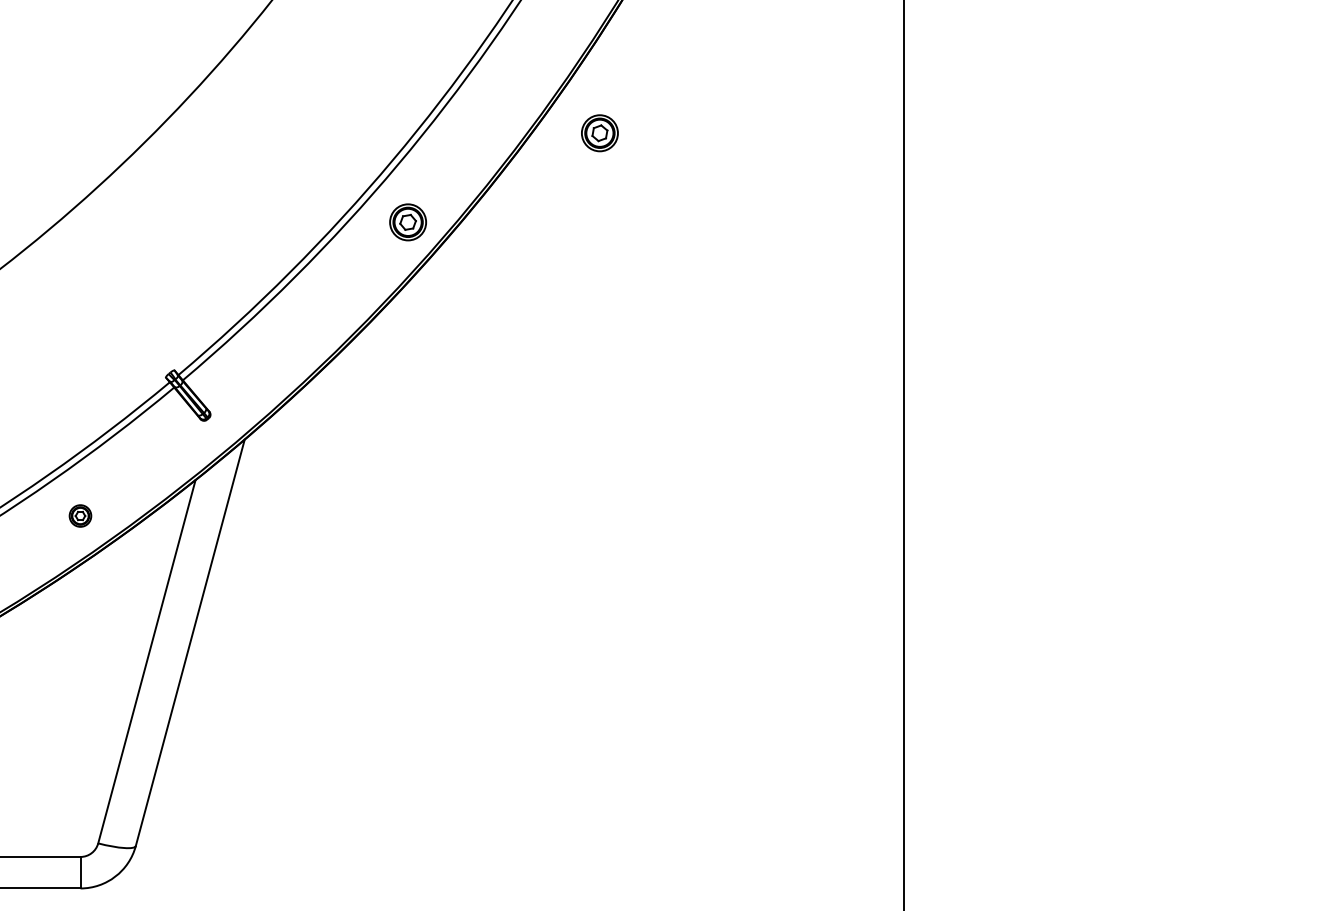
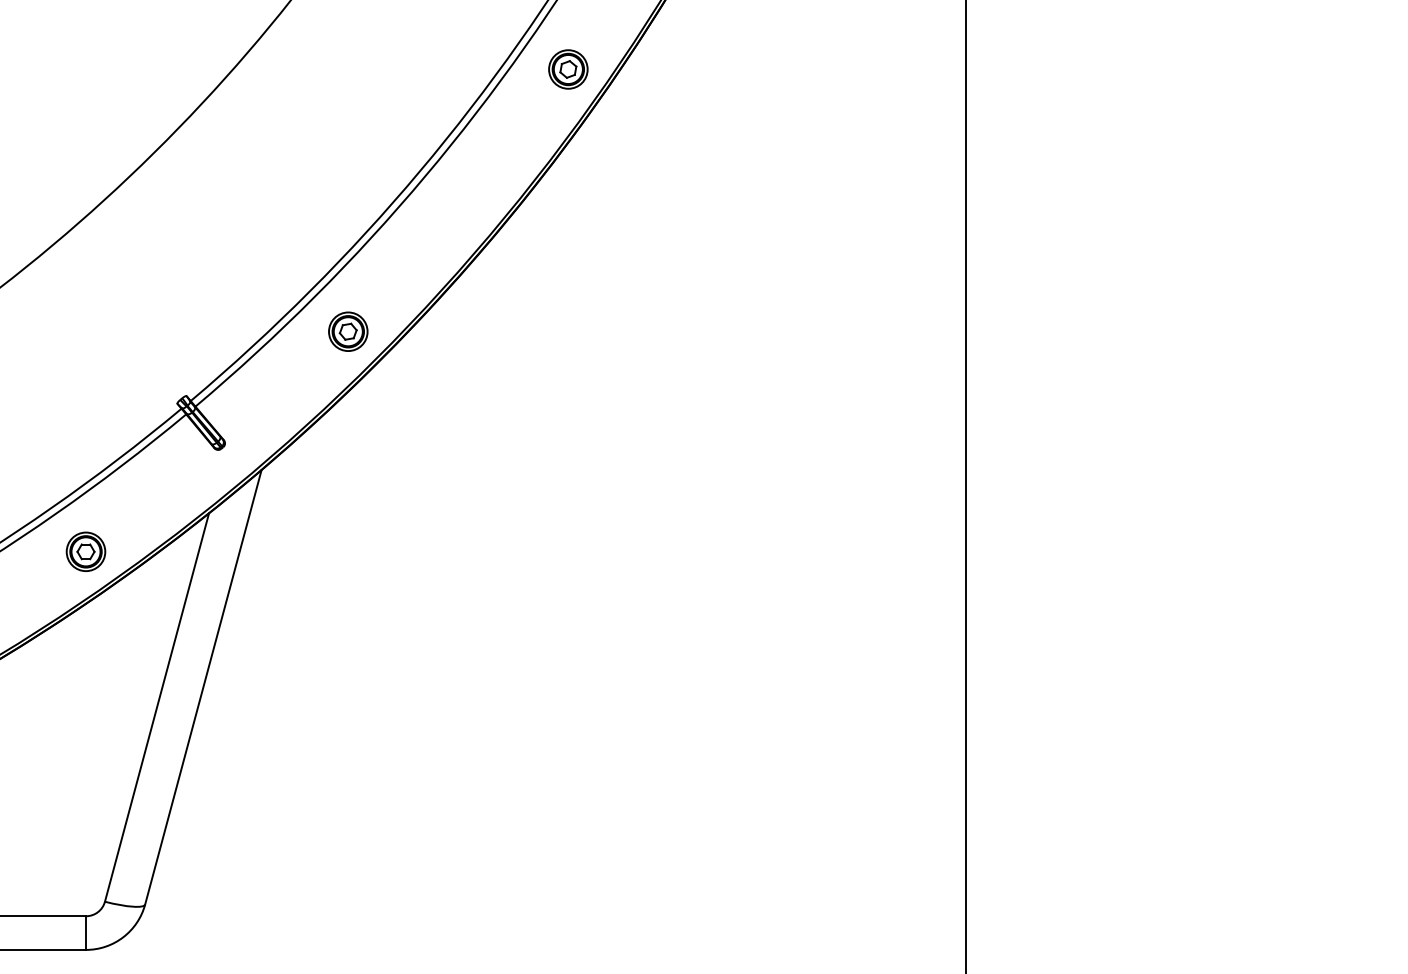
part: (600, 133) -> (568, 69), moved
part: (408, 222) -> (348, 331), moved
part: (80, 515) -> (85, 551), size x1.67

